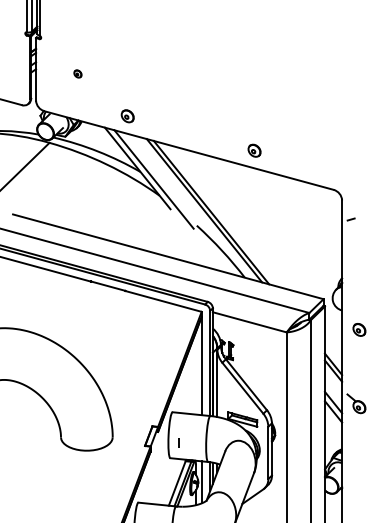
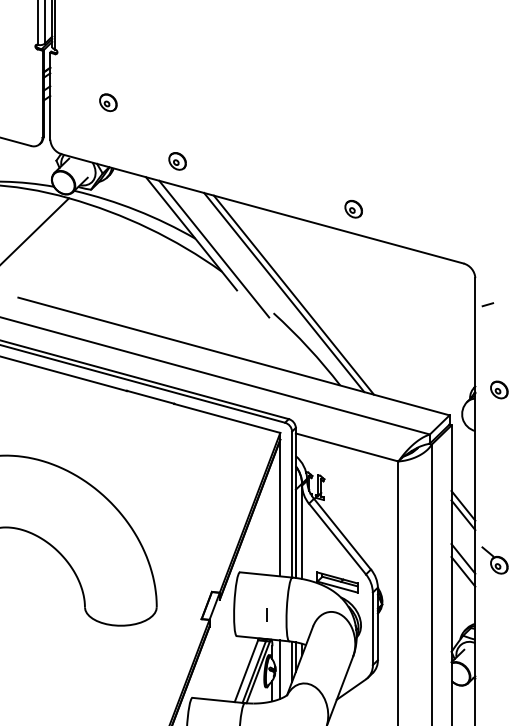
part: (77, 73) -> (107, 101), size x1.67
part: (359, 329) -> (499, 389), moved
line: (178, 442) -> (266, 614), moved

